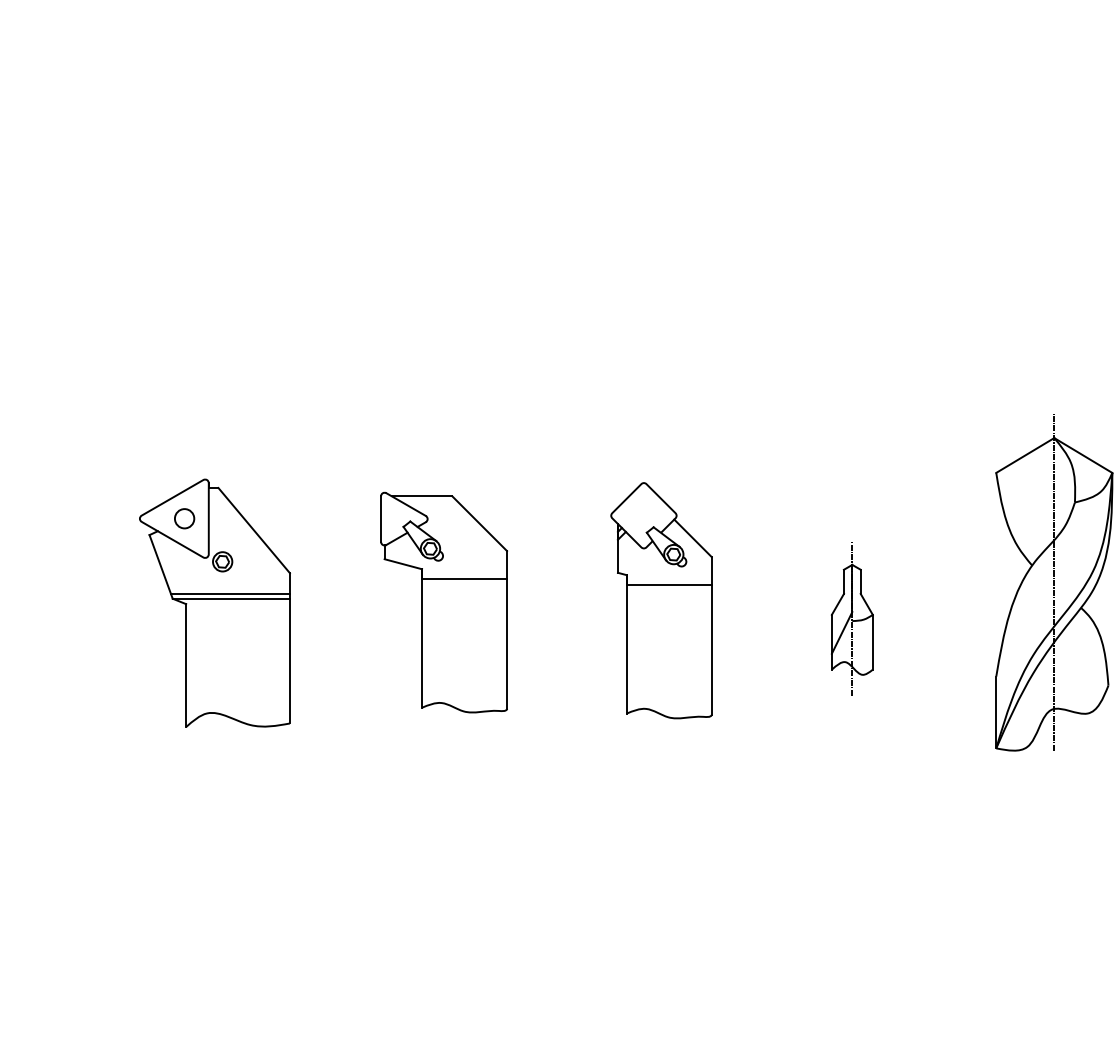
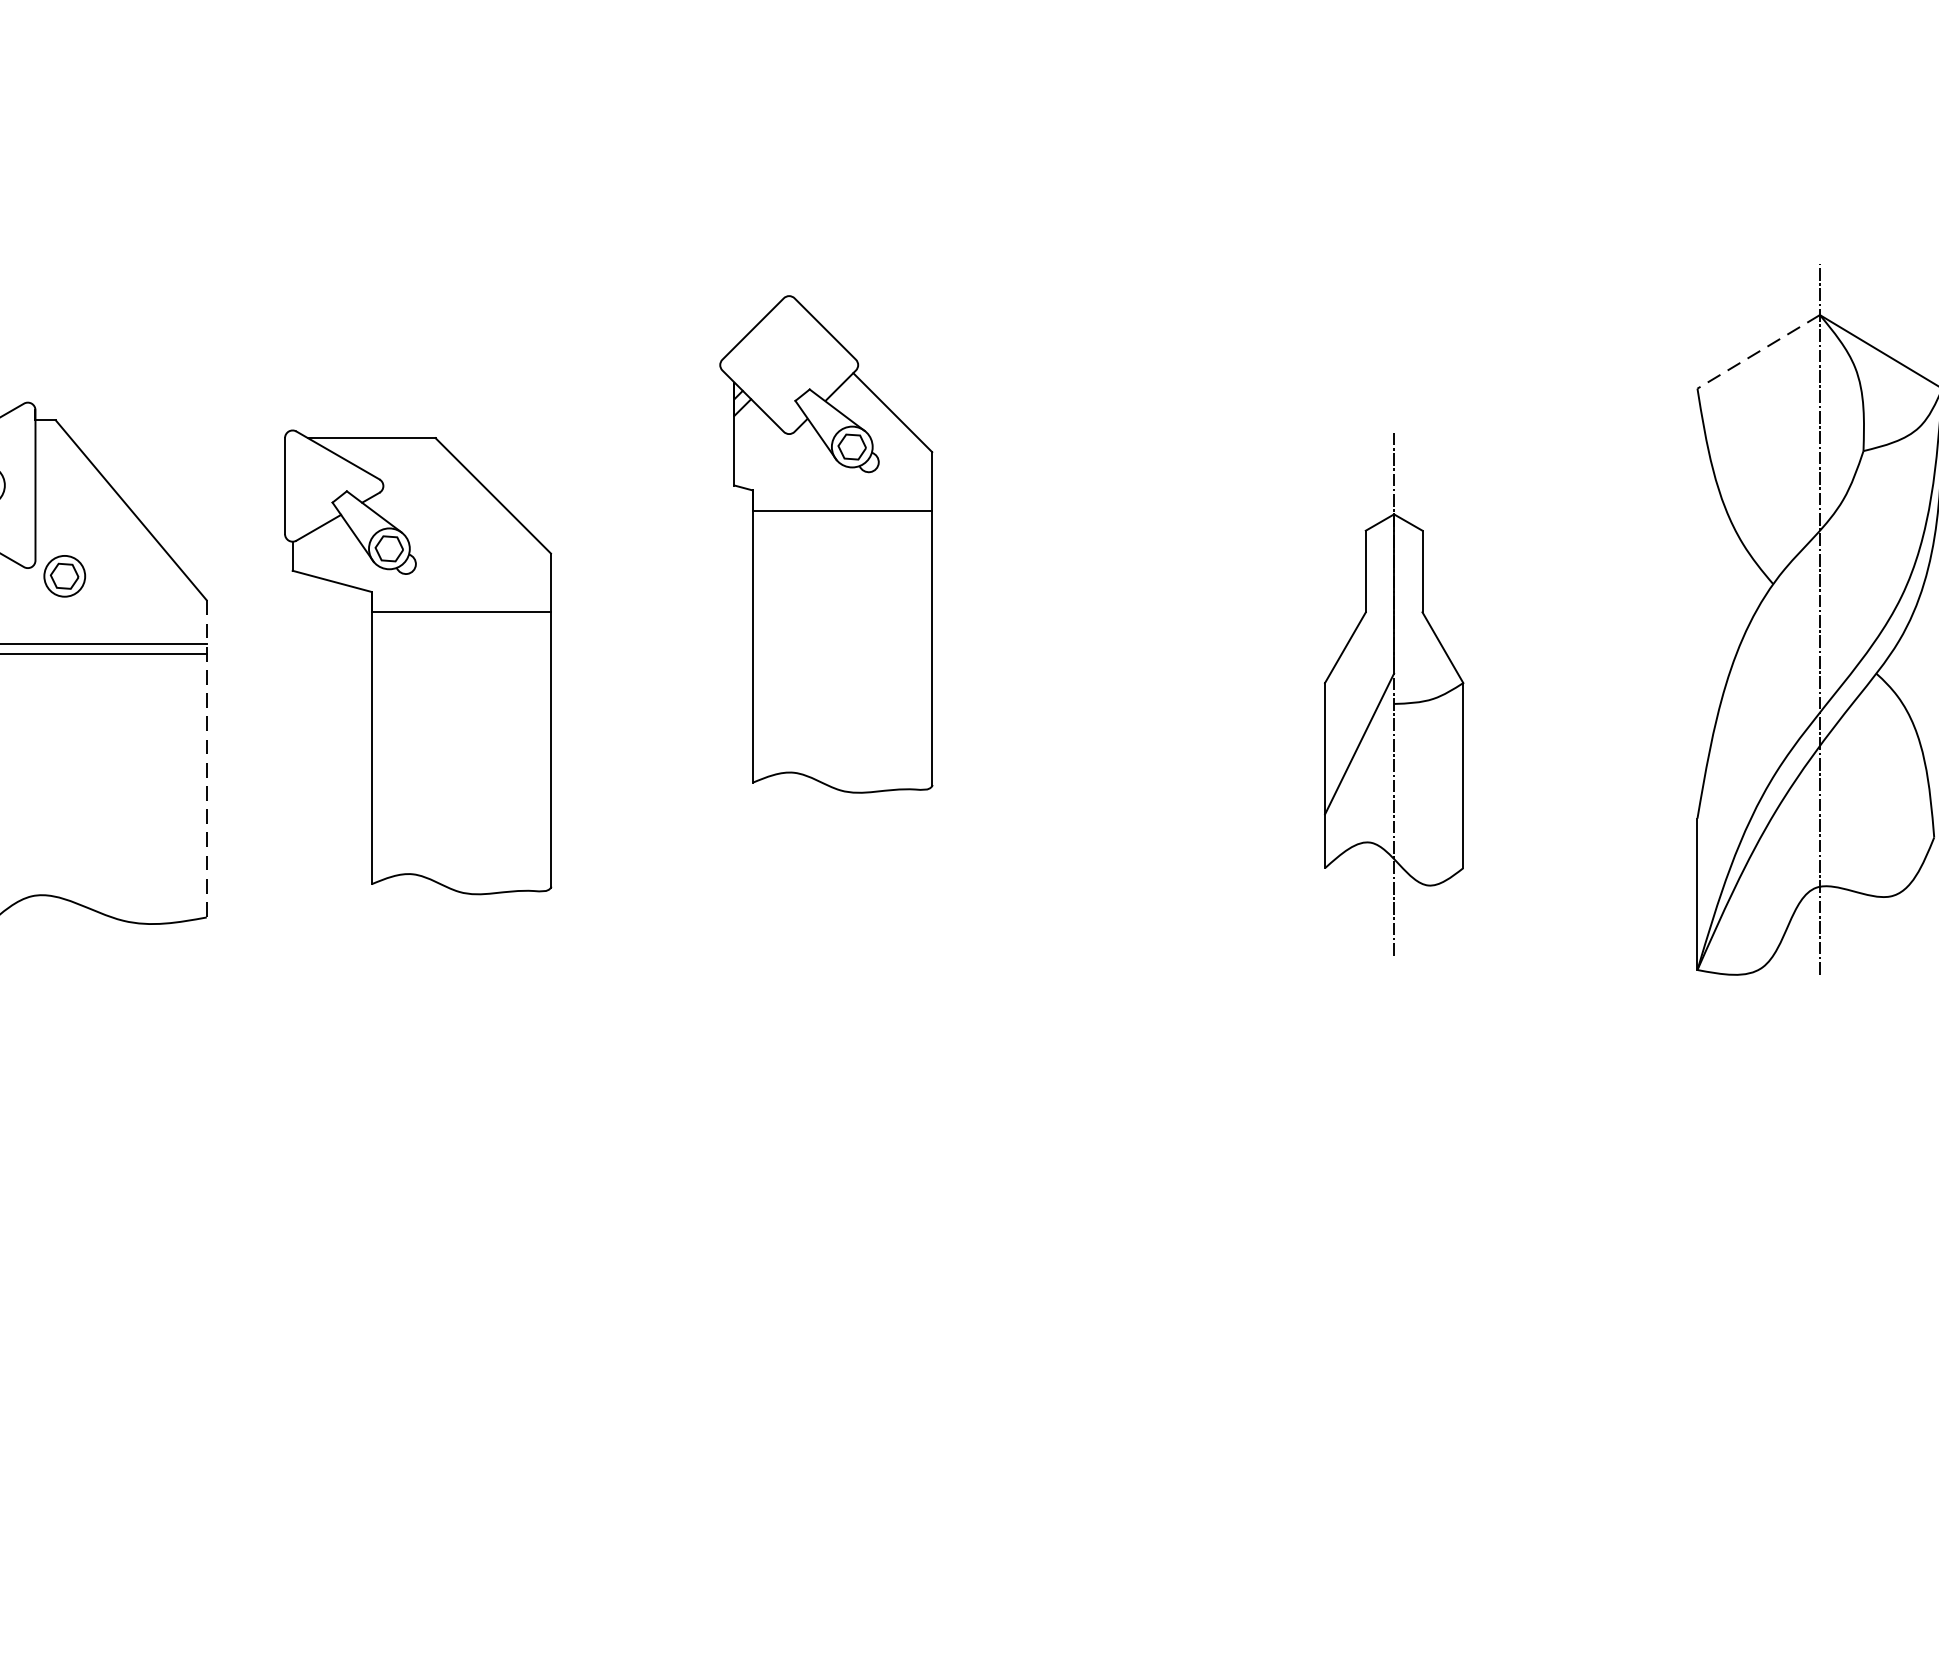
line: (1025, 455) -> (1759, 351), solid -> dashed
part: (661, 600) -> (826, 543), moved
part: (443, 602) -> (416, 662), moved
part: (851, 618) -> (1391, 695), size x1.6
line: (289, 648) -> (205, 759), solid -> dashed

